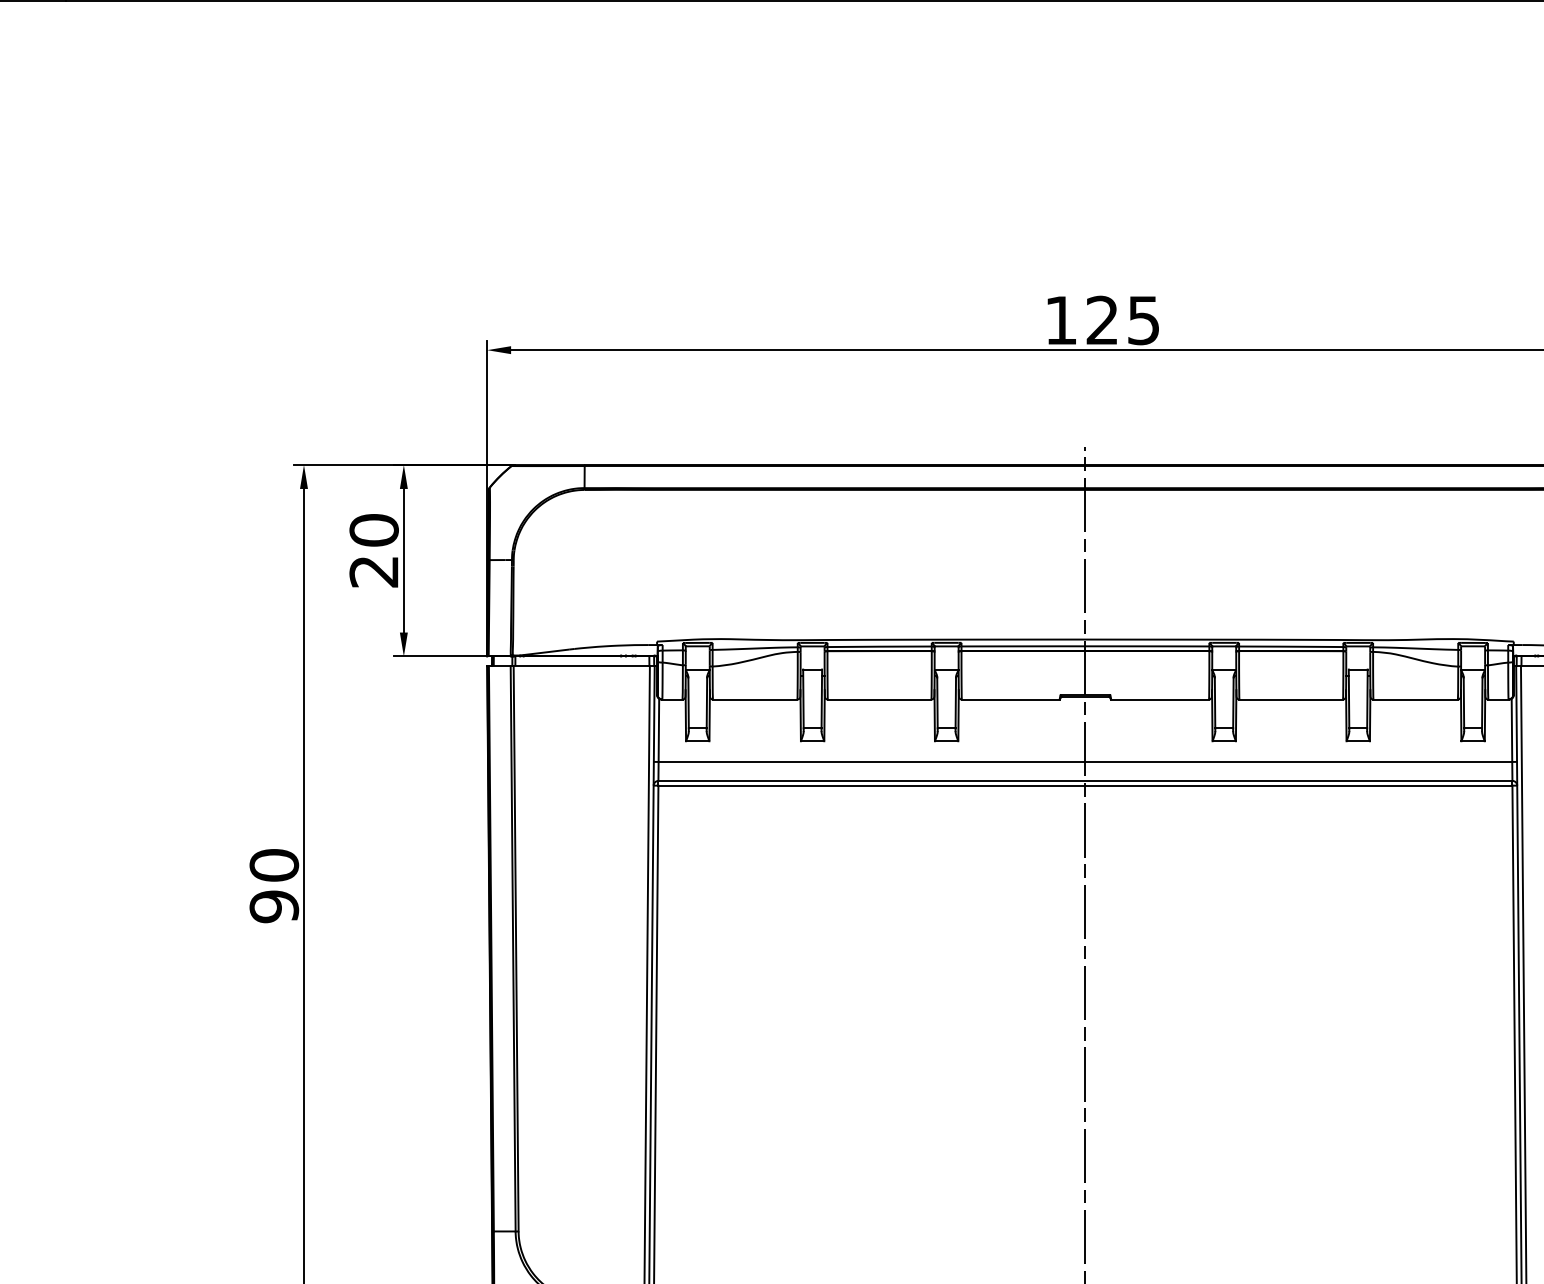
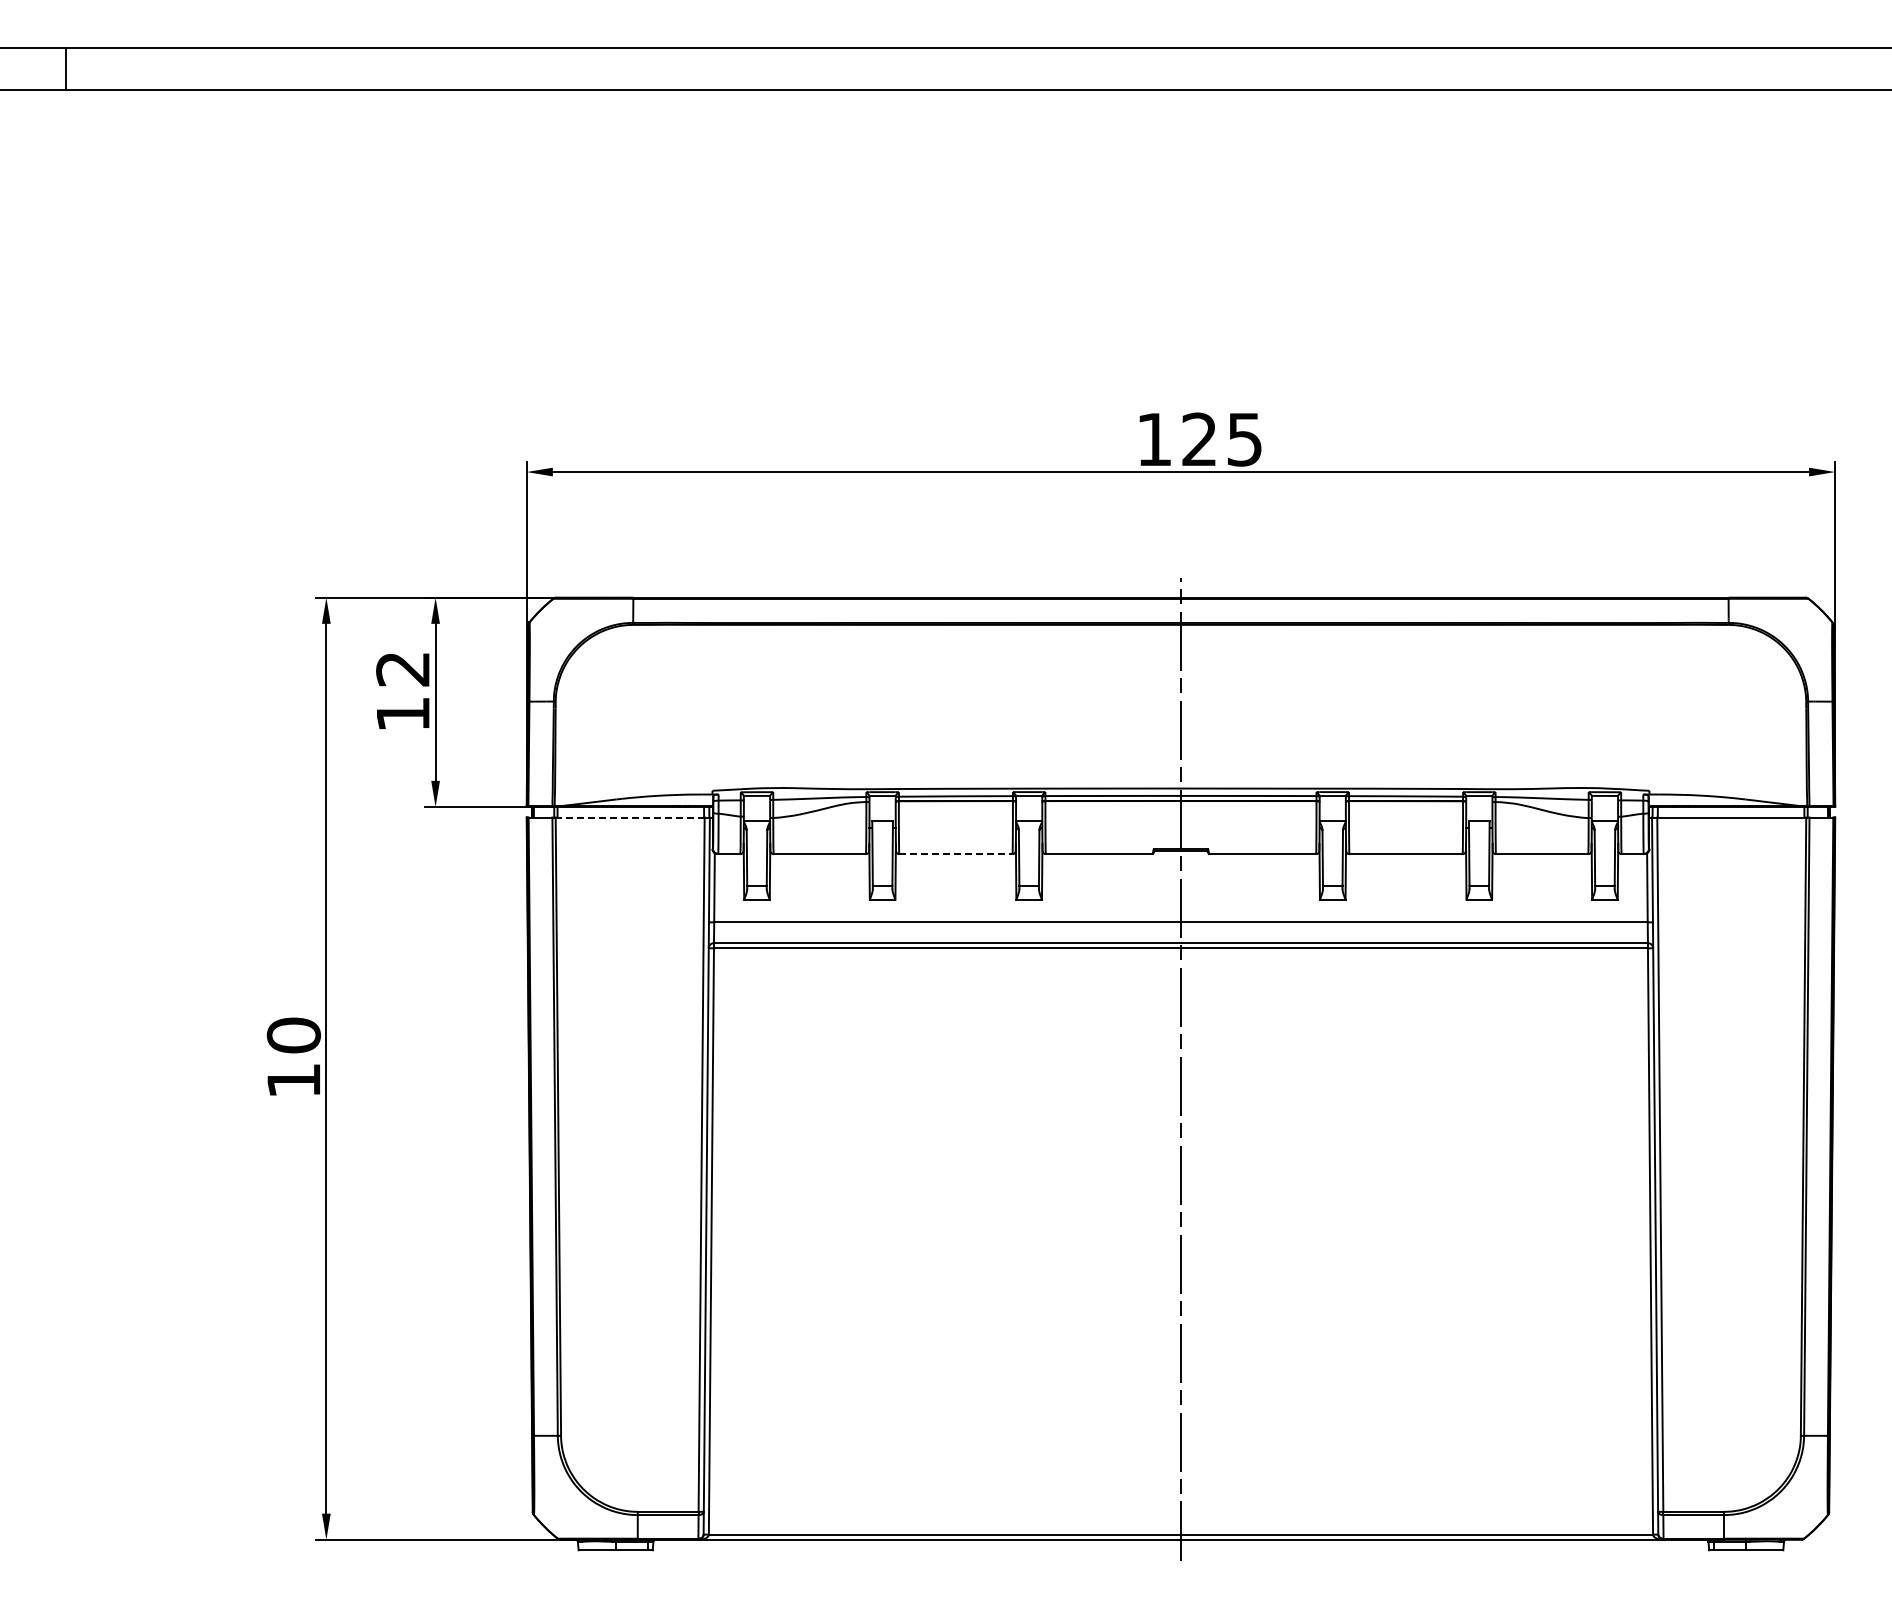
text: (374, 550) -> (403, 691), 20 -> 12
line: (581, 666) -> (629, 817), solid -> dashed
line: (879, 699) -> (955, 854), solid -> dashed
text: (273, 906) -> (293, 1080), 90 -> 10

